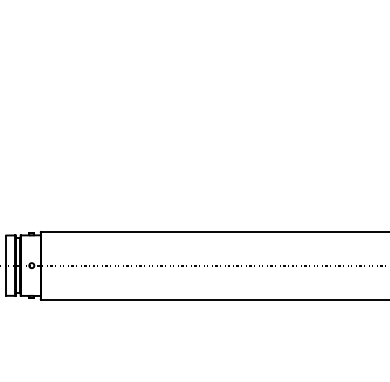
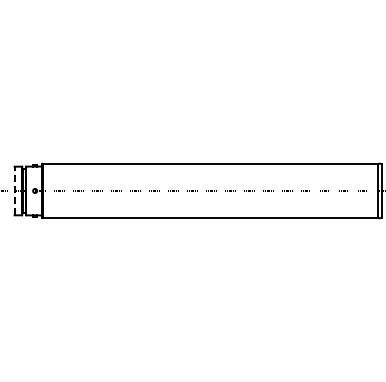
line: (6, 265) -> (14, 190), solid -> dashed

